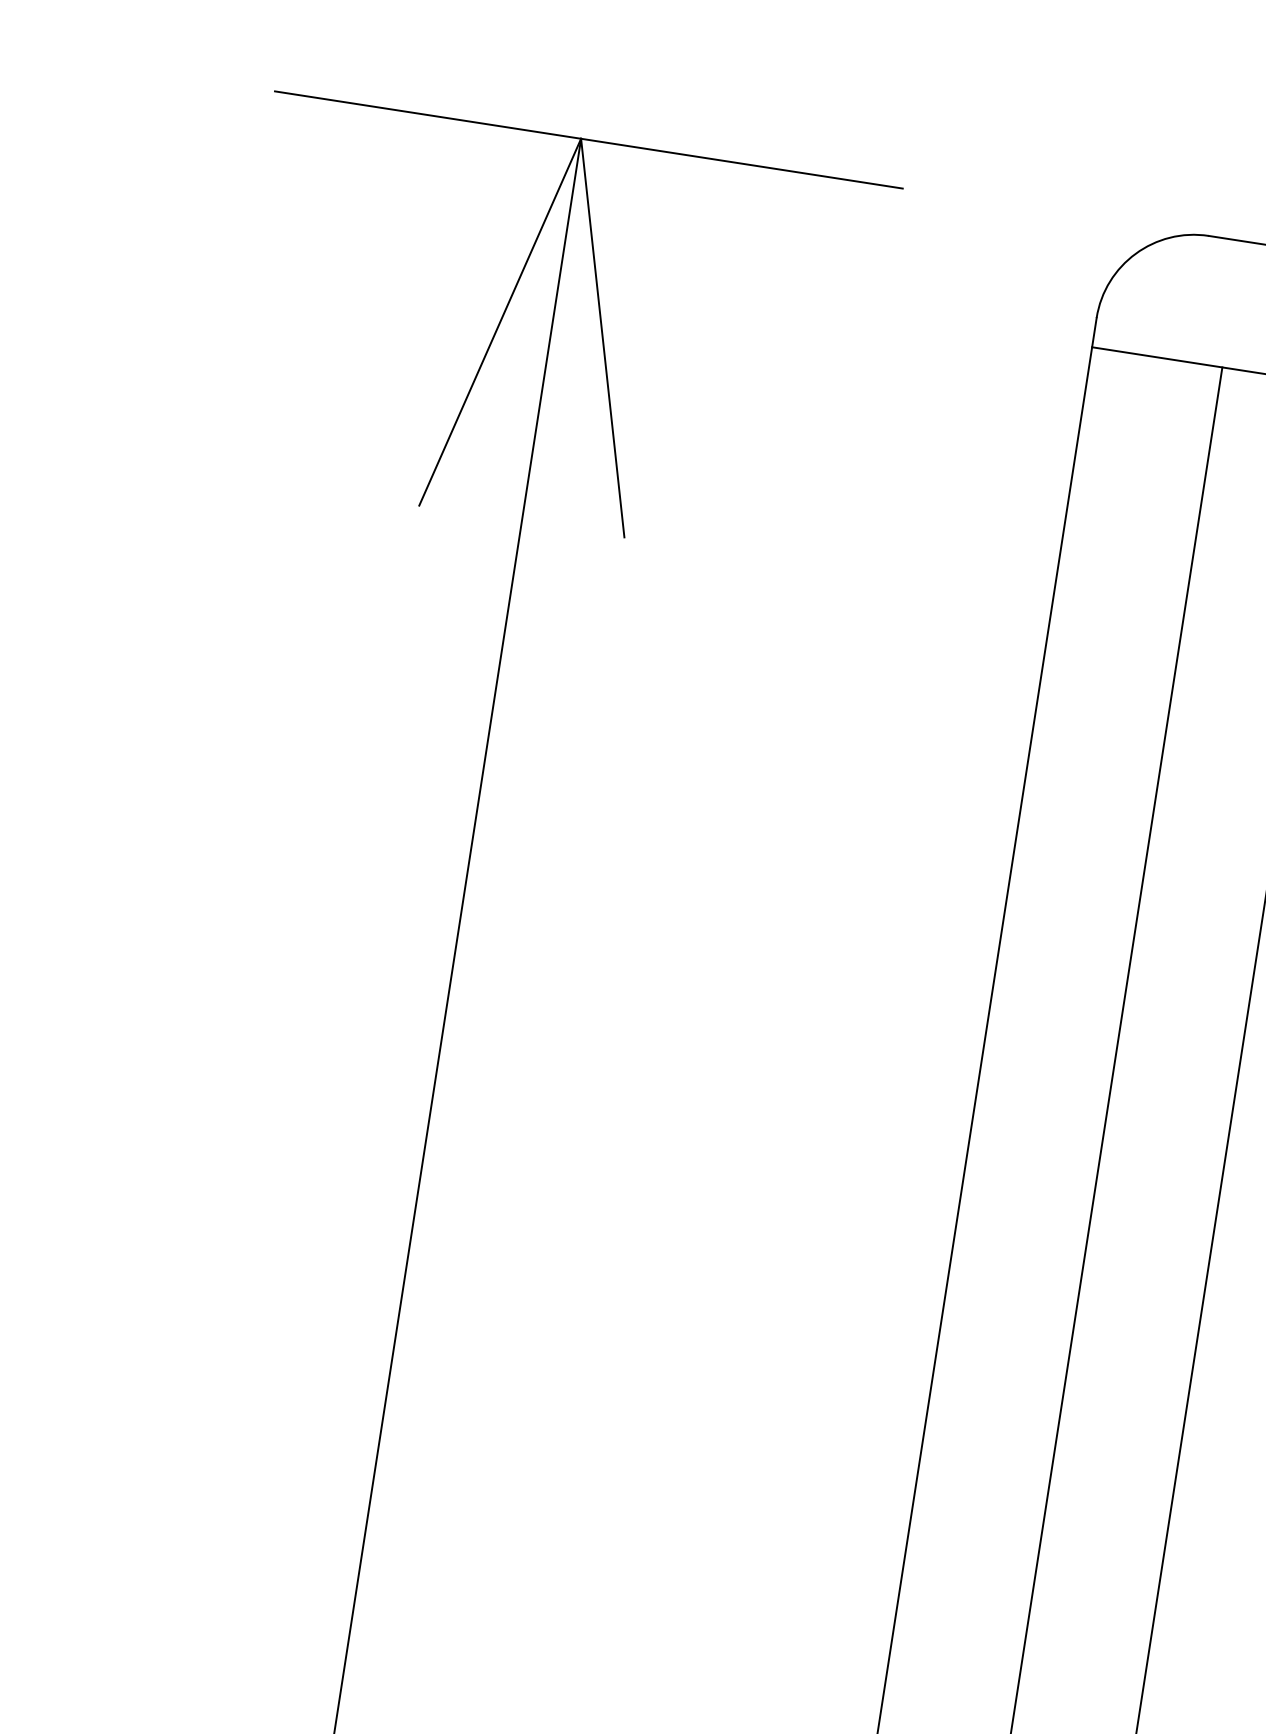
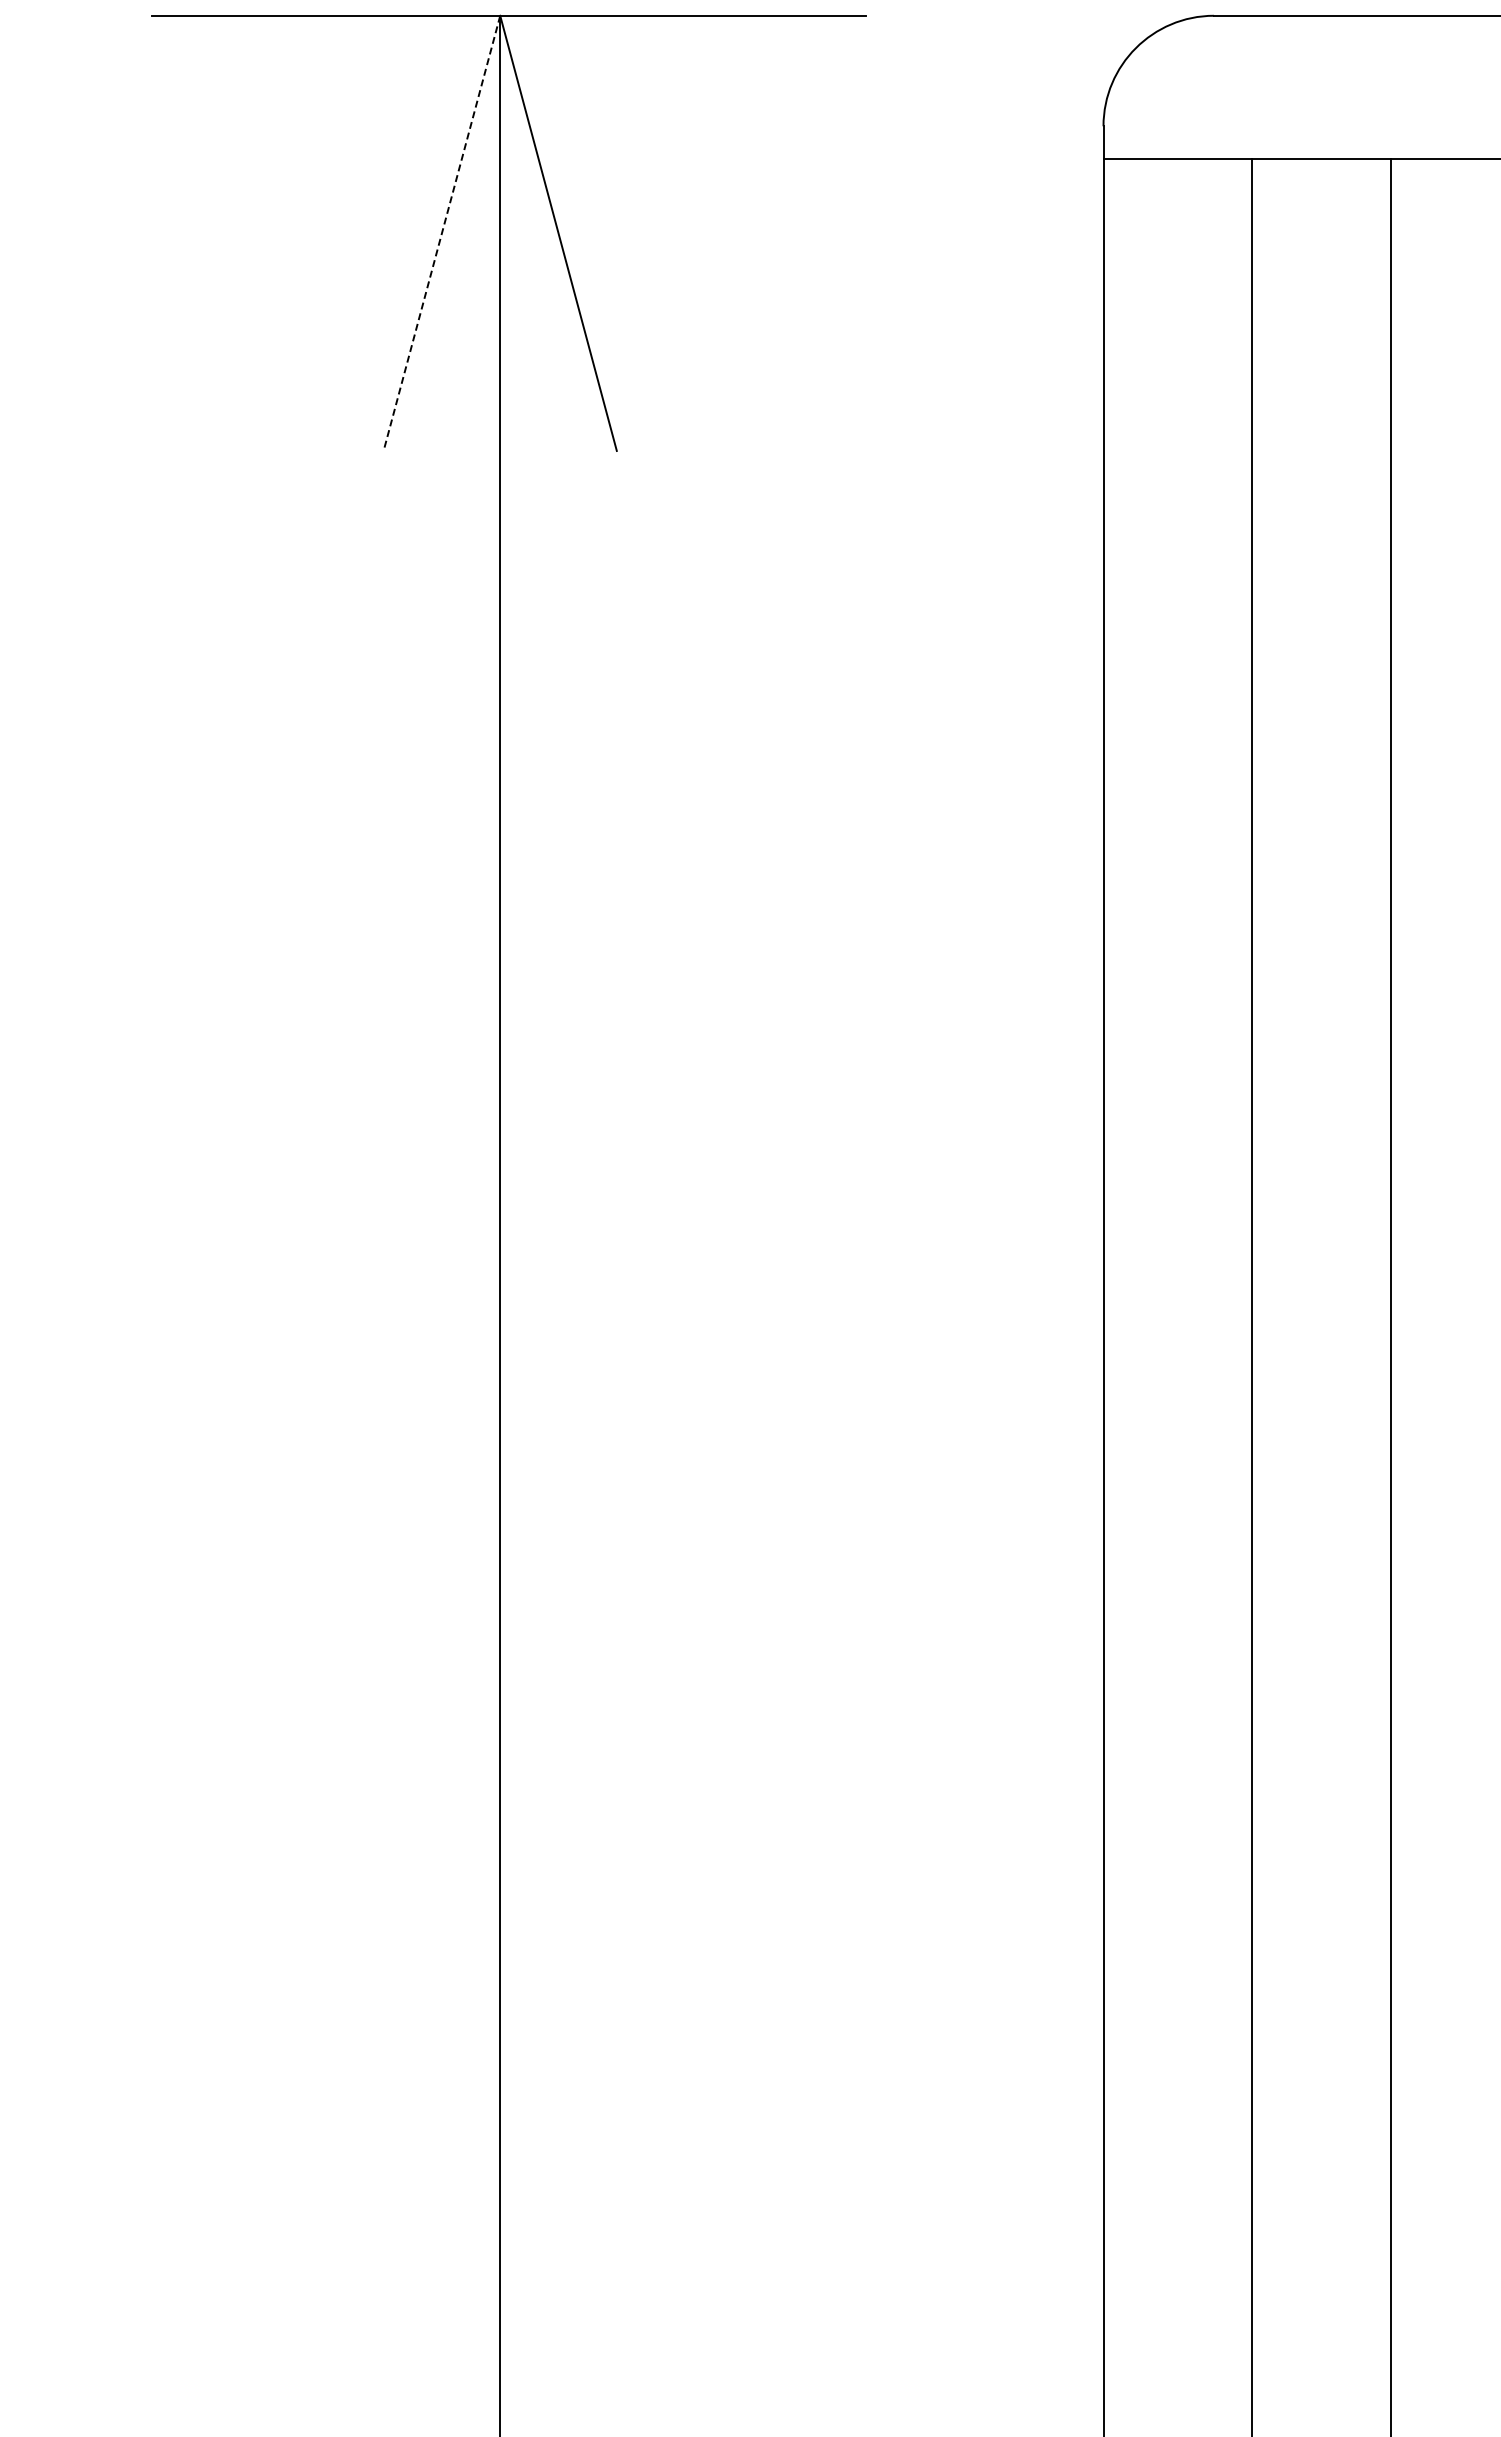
line: (499, 322) -> (441, 233), solid -> dashed

